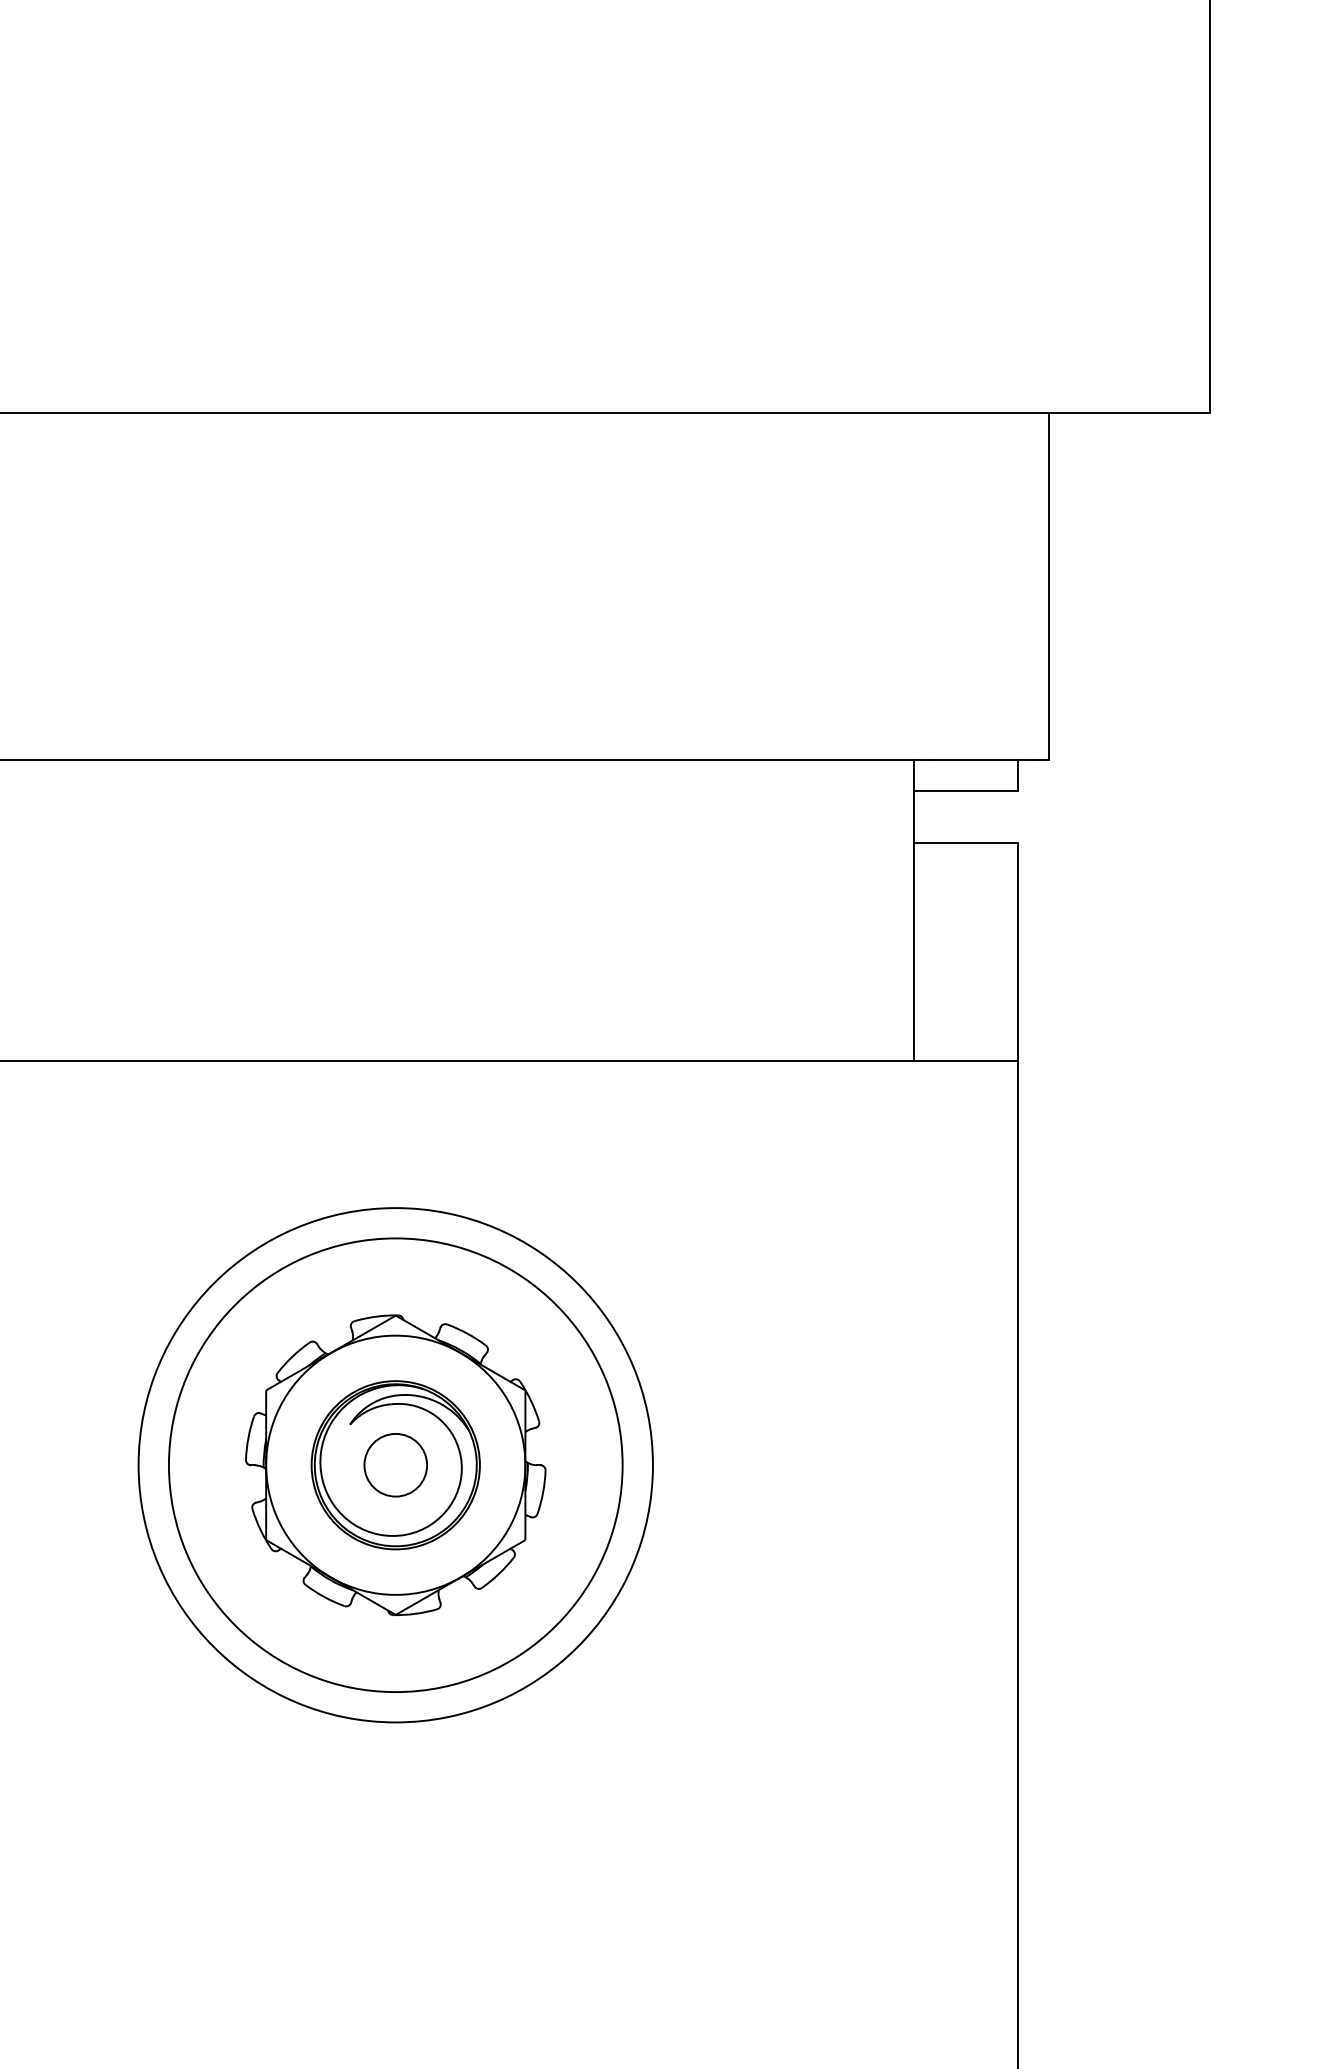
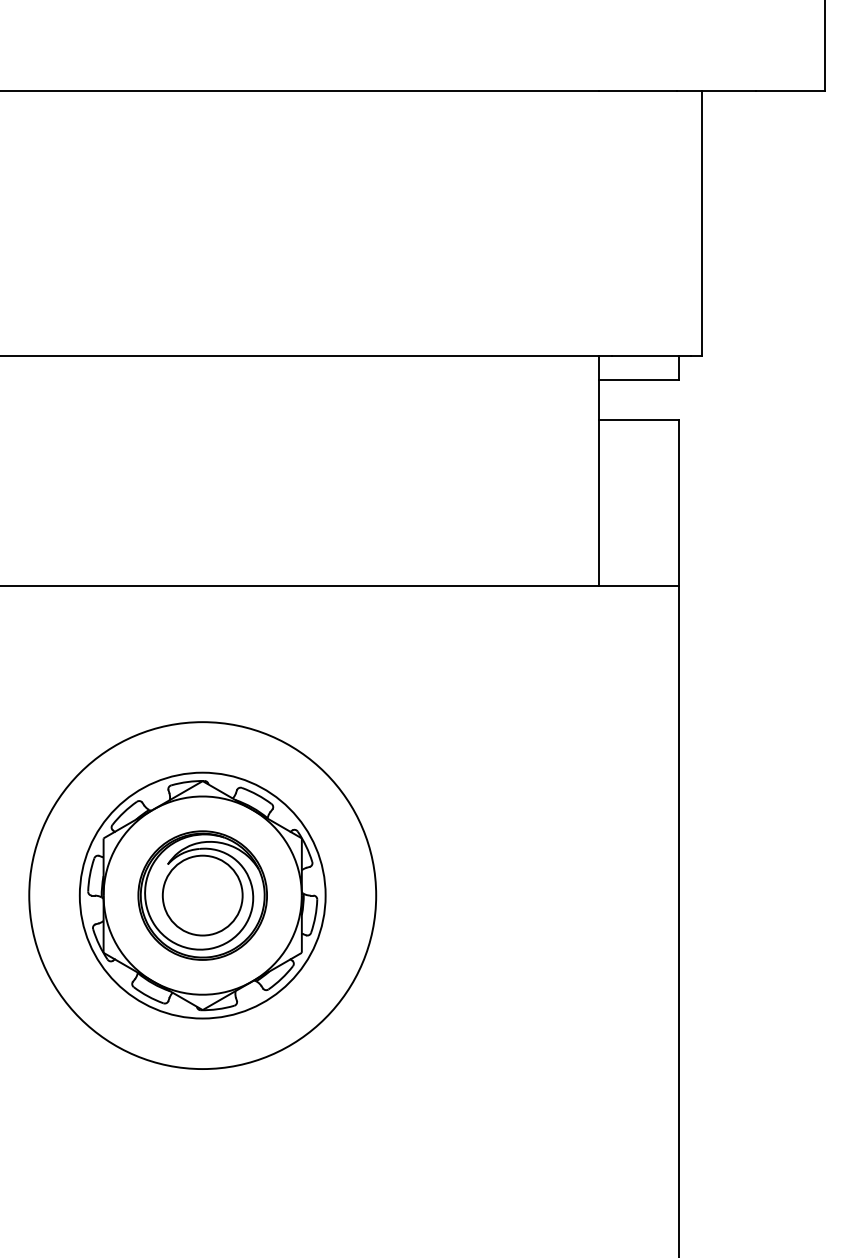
circle: (395, 1465) -> (202, 895), size x0.62
circle: (395, 1465) -> (202, 895), size x1.67

